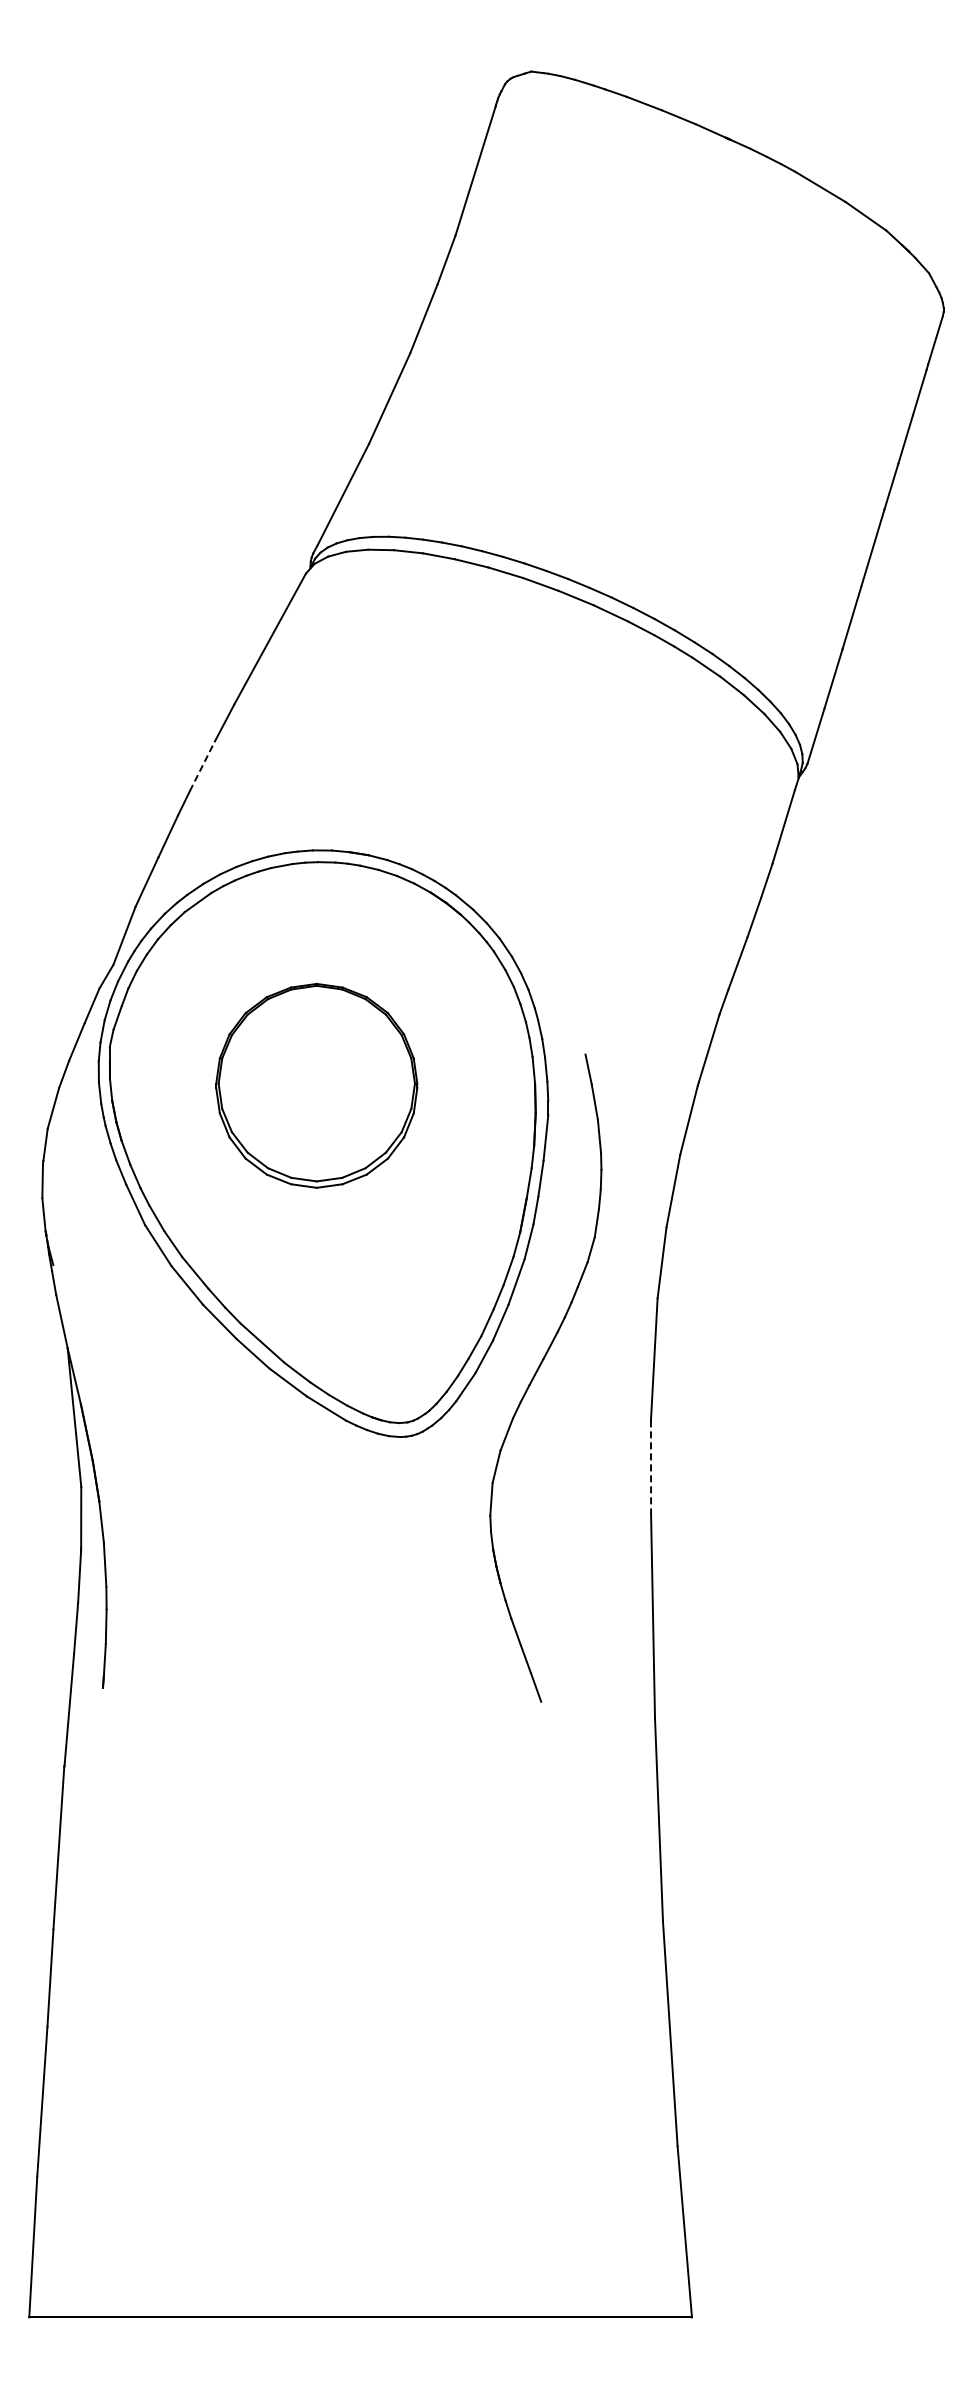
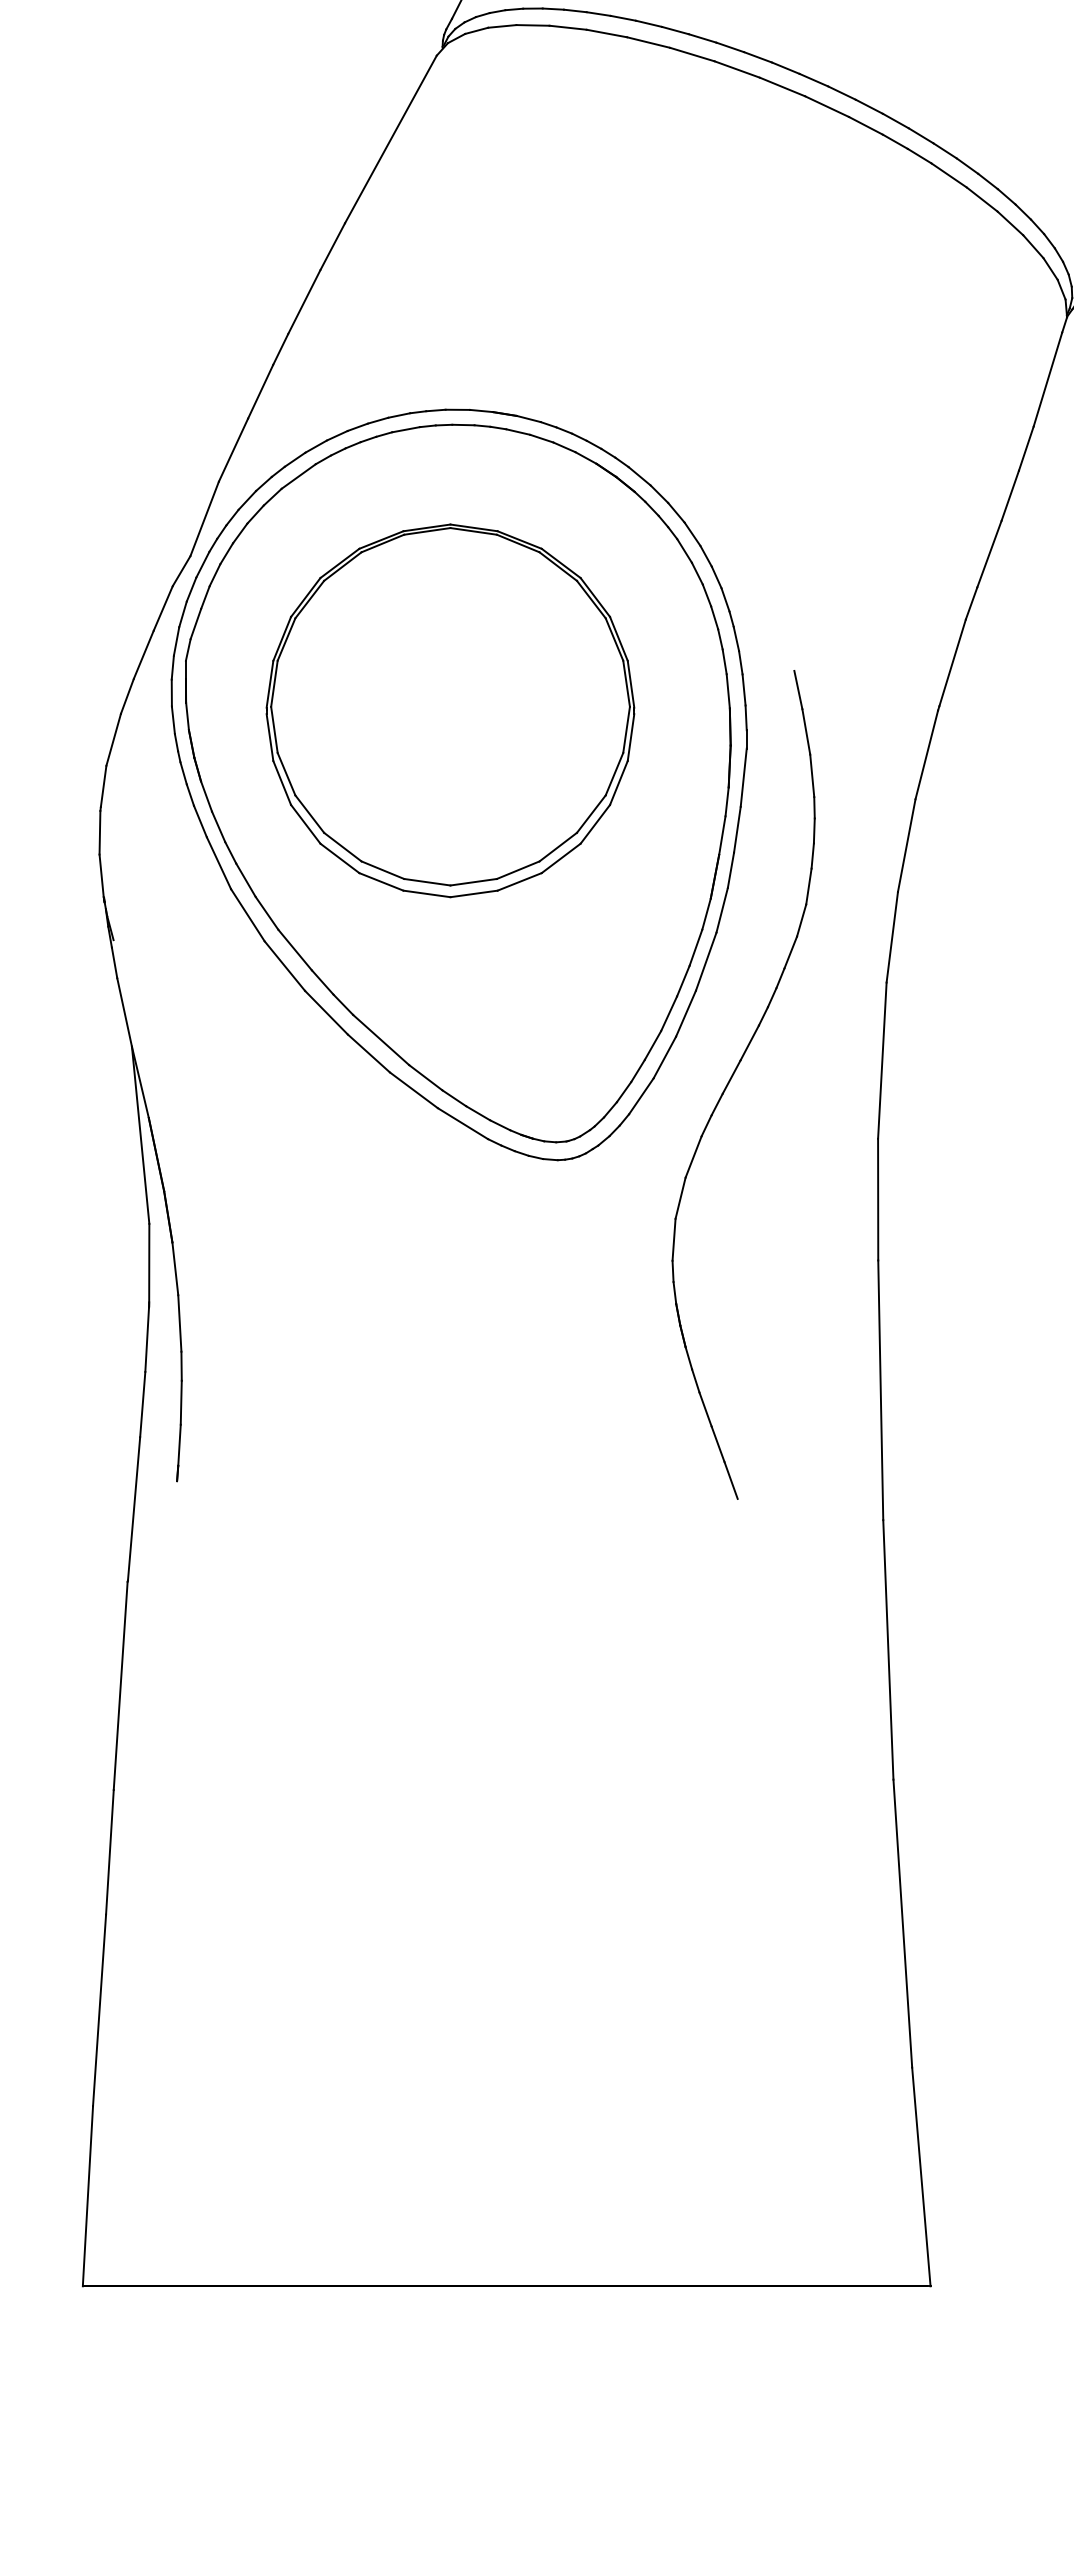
line: (202, 765) -> (304, 301), dashed -> solid
part: (316, 1085) -> (450, 710), size x1.43
line: (651, 1467) -> (878, 1199), dashed -> solid

